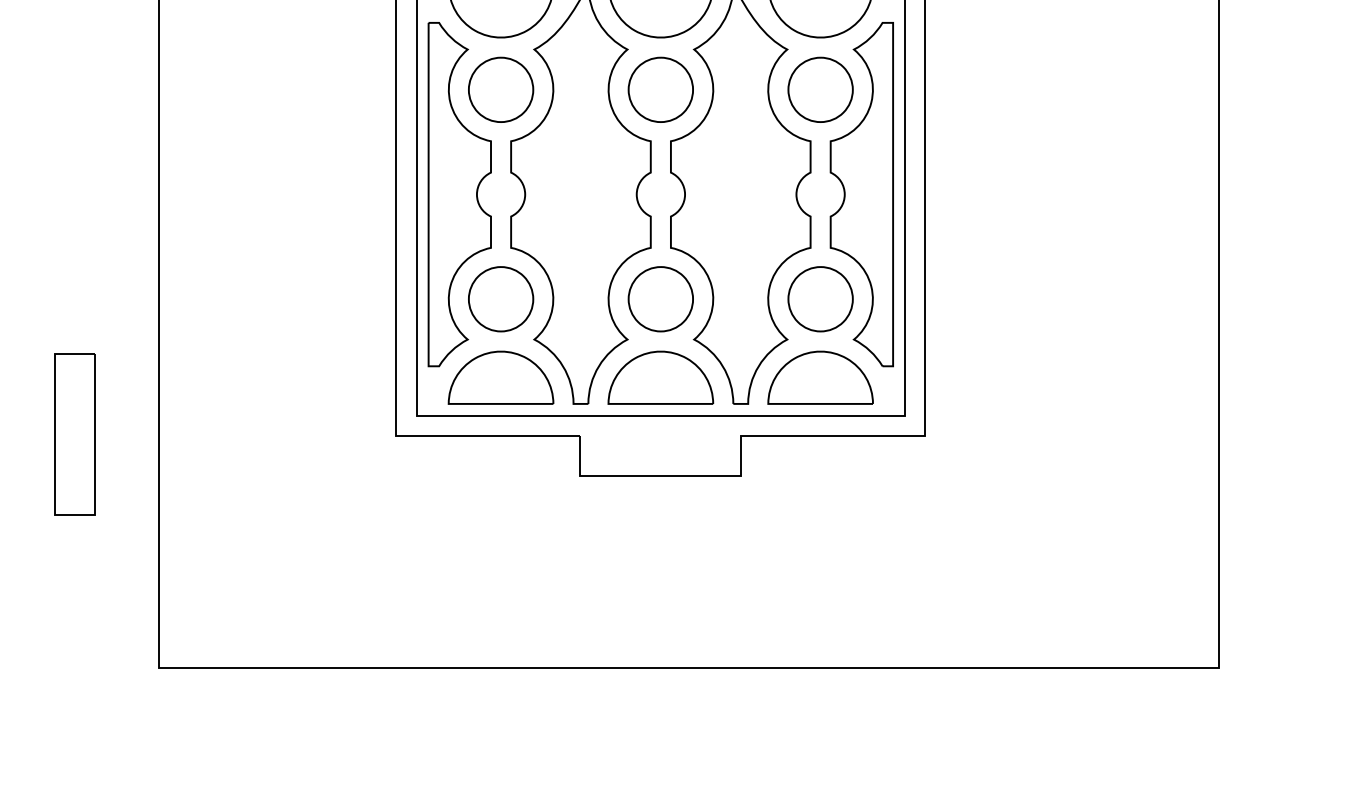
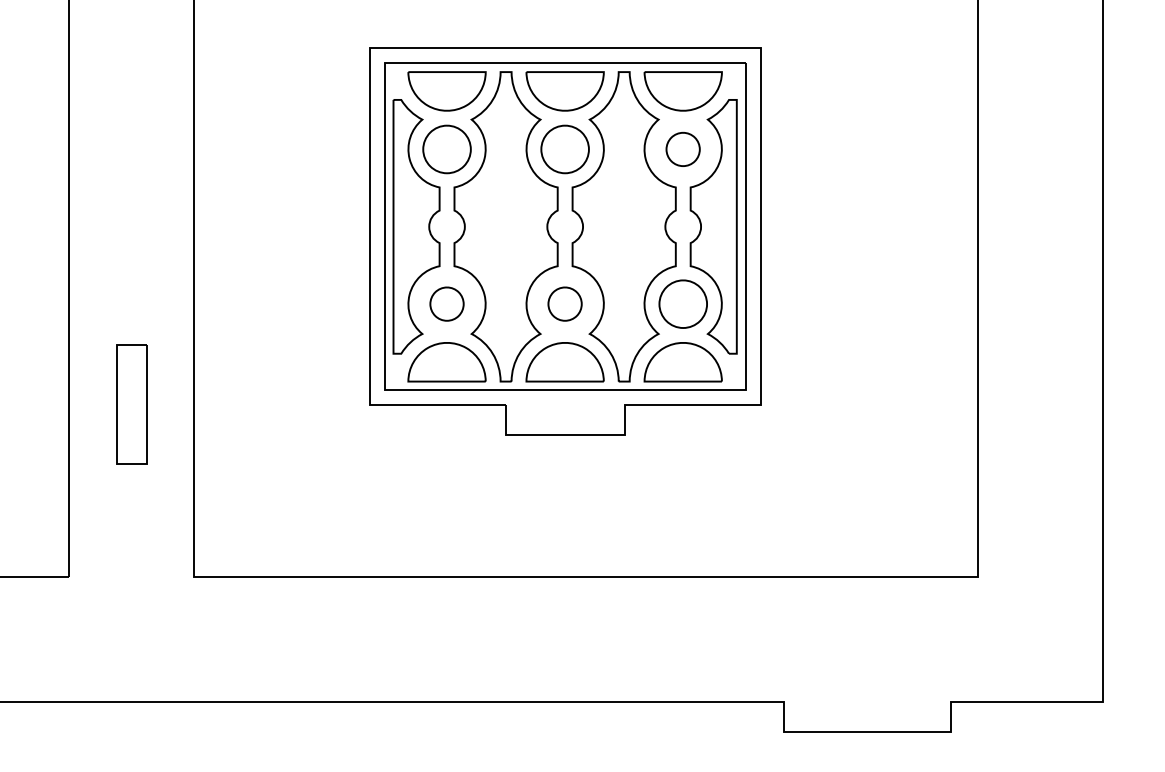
part: (819, 89) -> (682, 149), size x0.7
part: (500, 298) -> (446, 303), size x0.7
part: (659, 298) -> (564, 303), size x0.7

